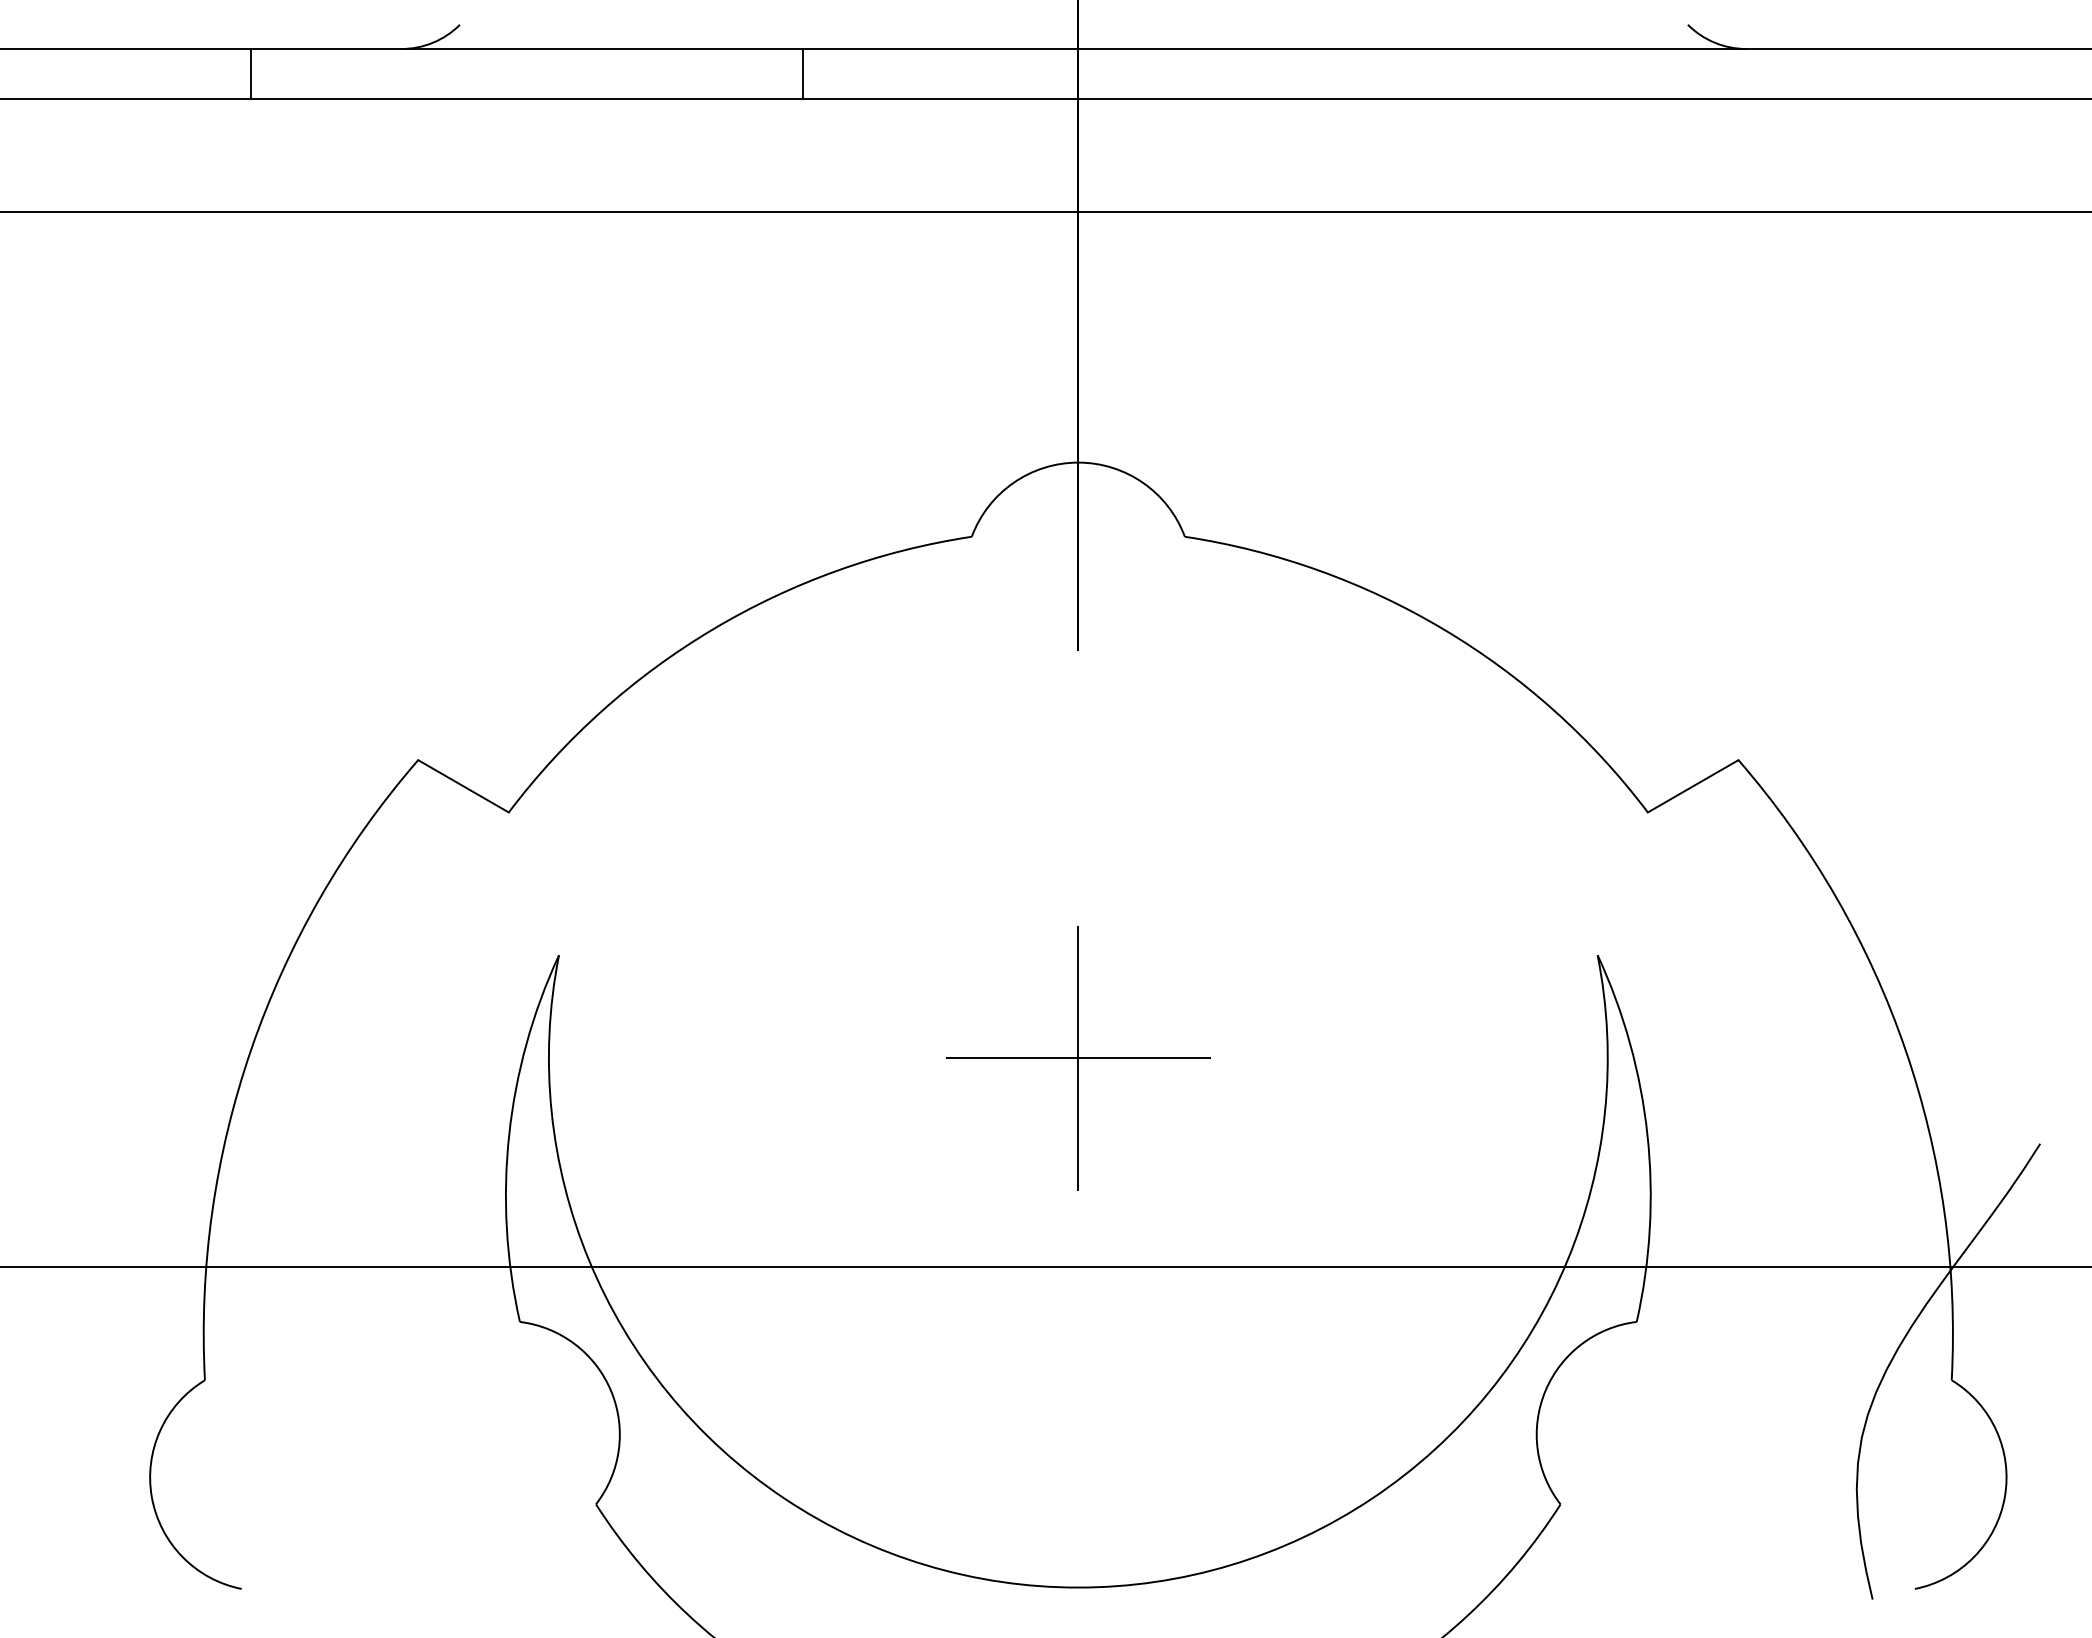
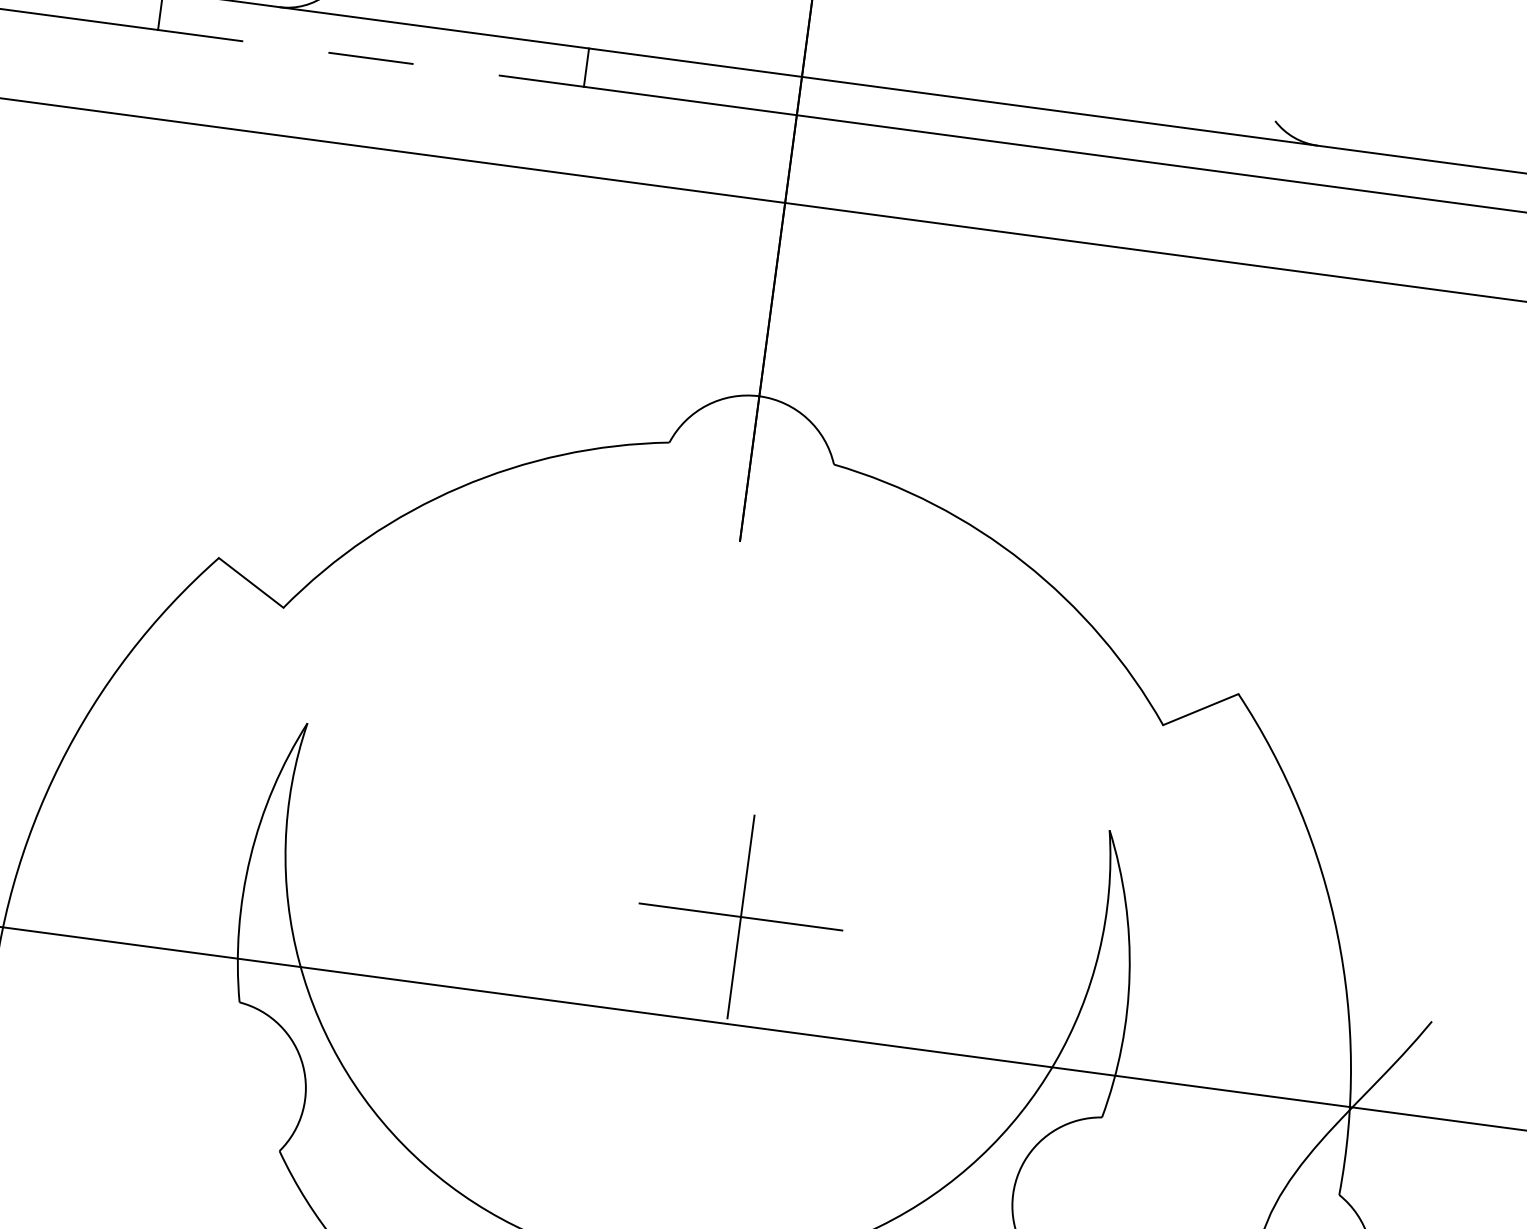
line: (526, 98) -> (370, 58), solid -> dashed
part: (1078, 1058) -> (741, 917), moved

